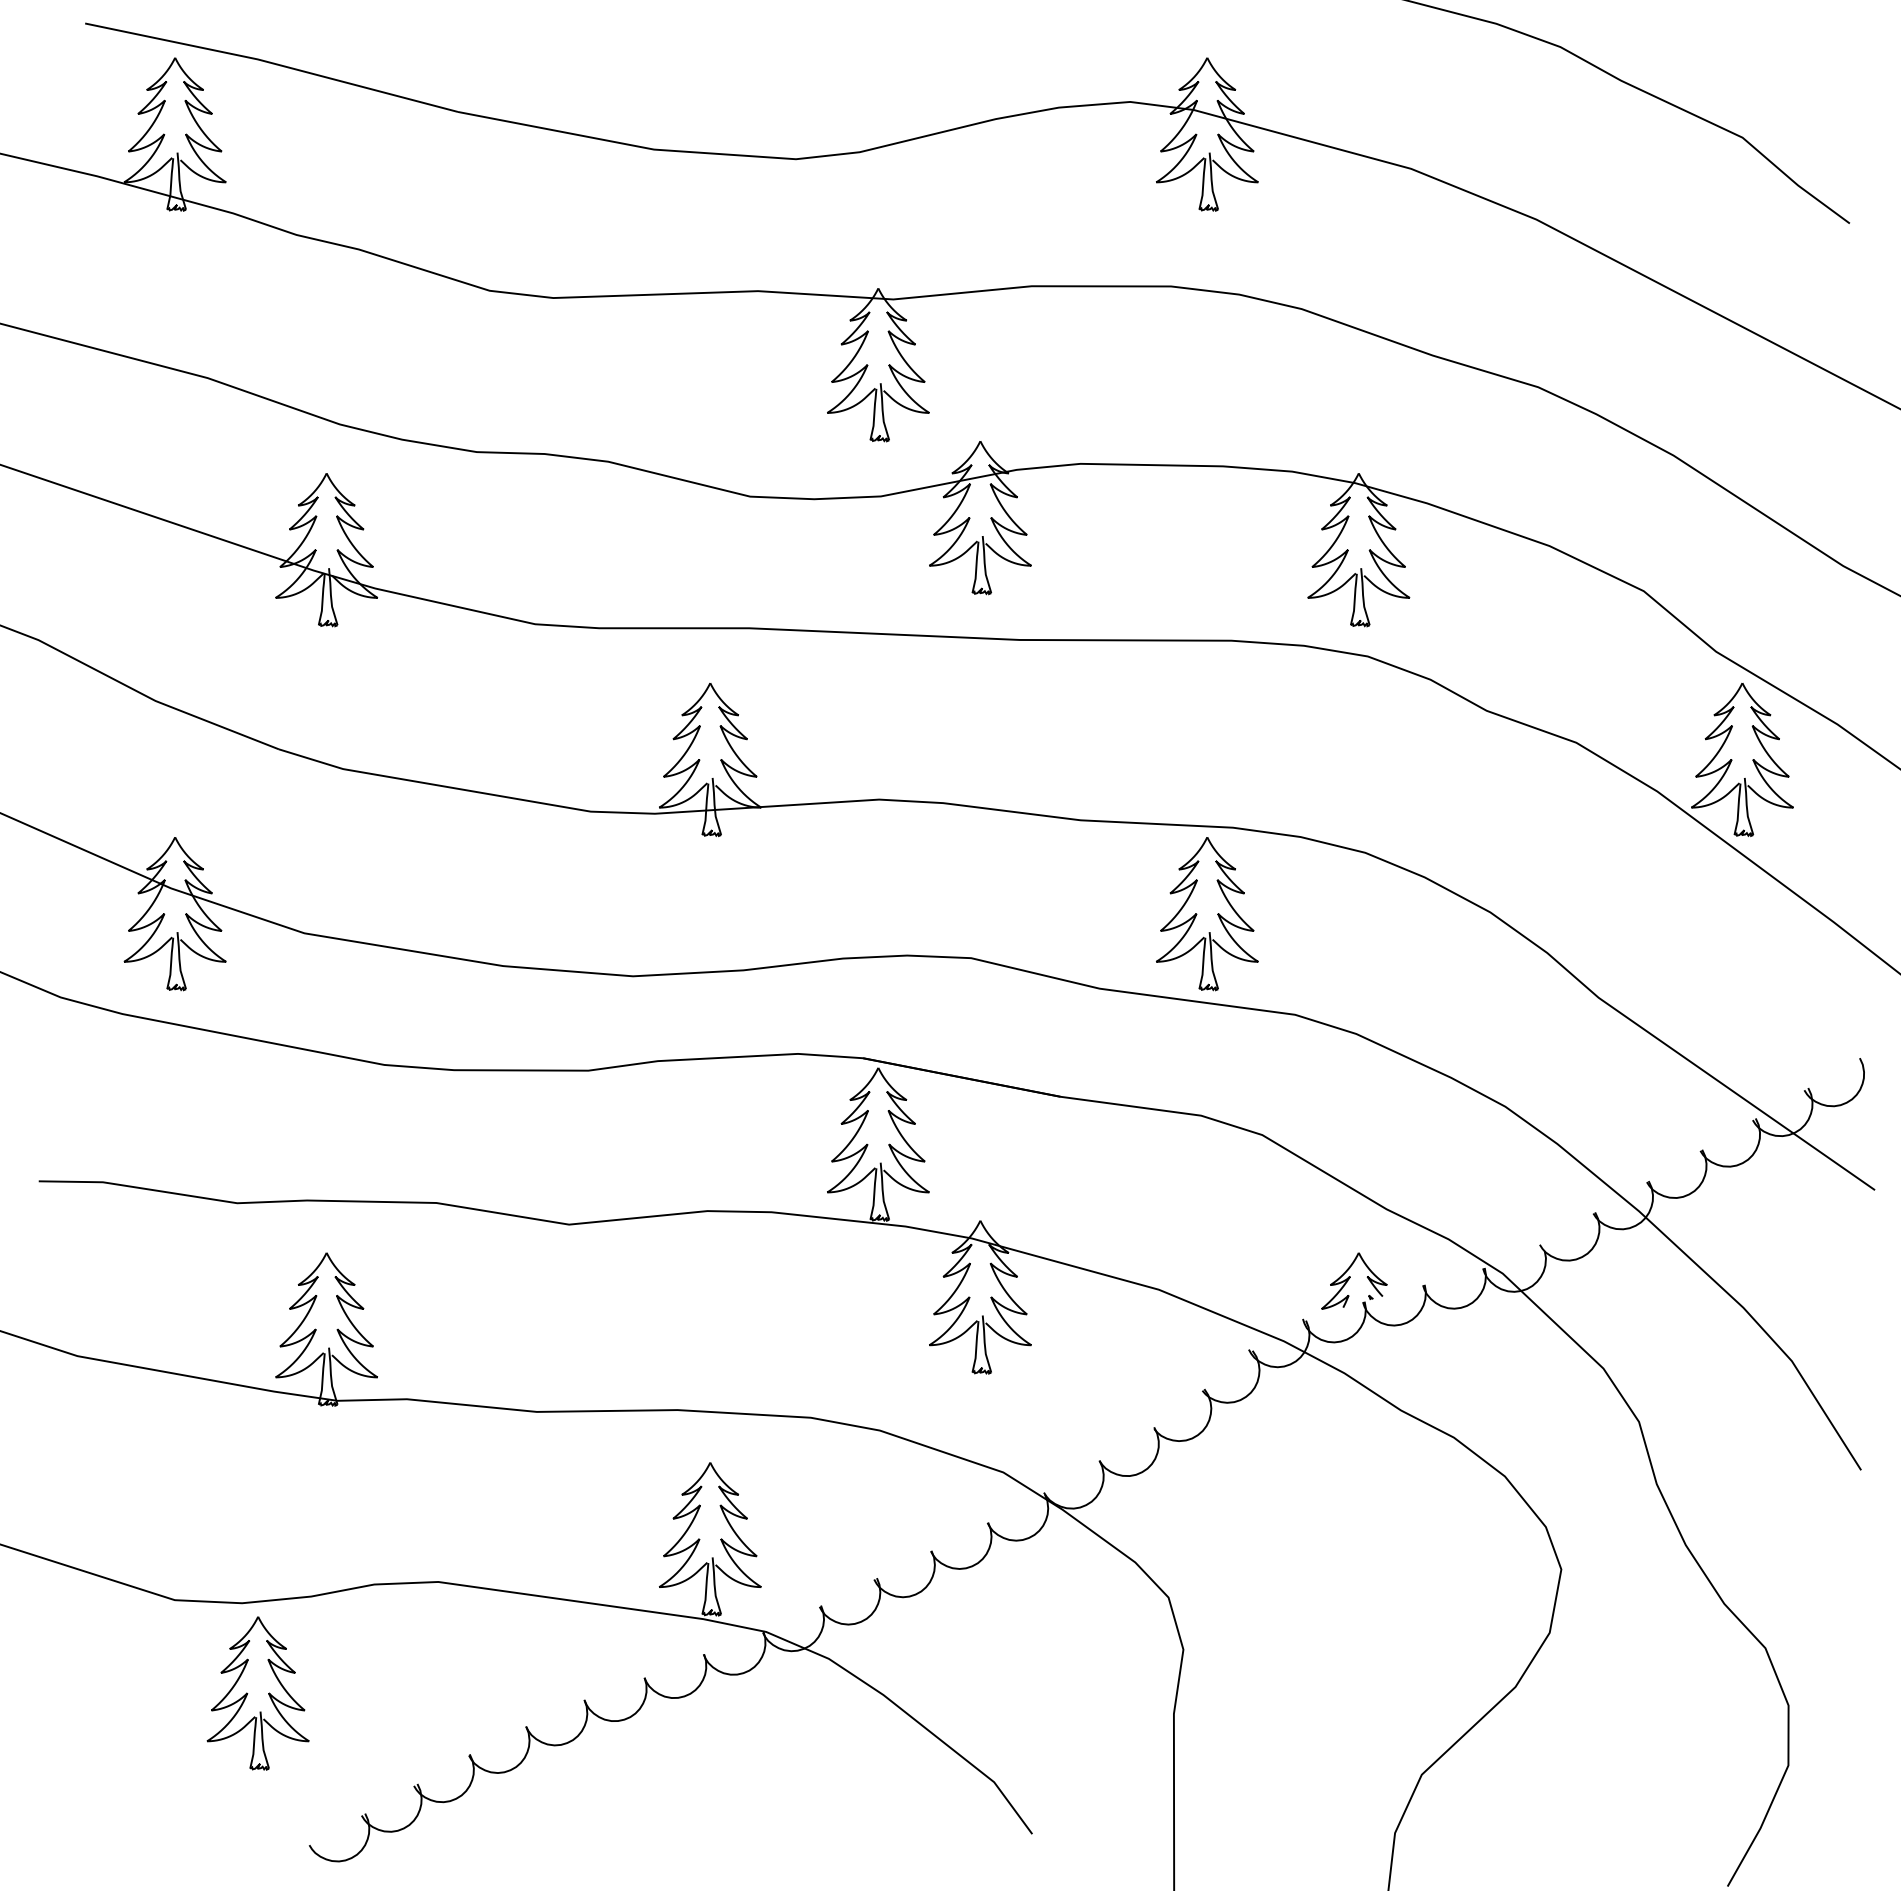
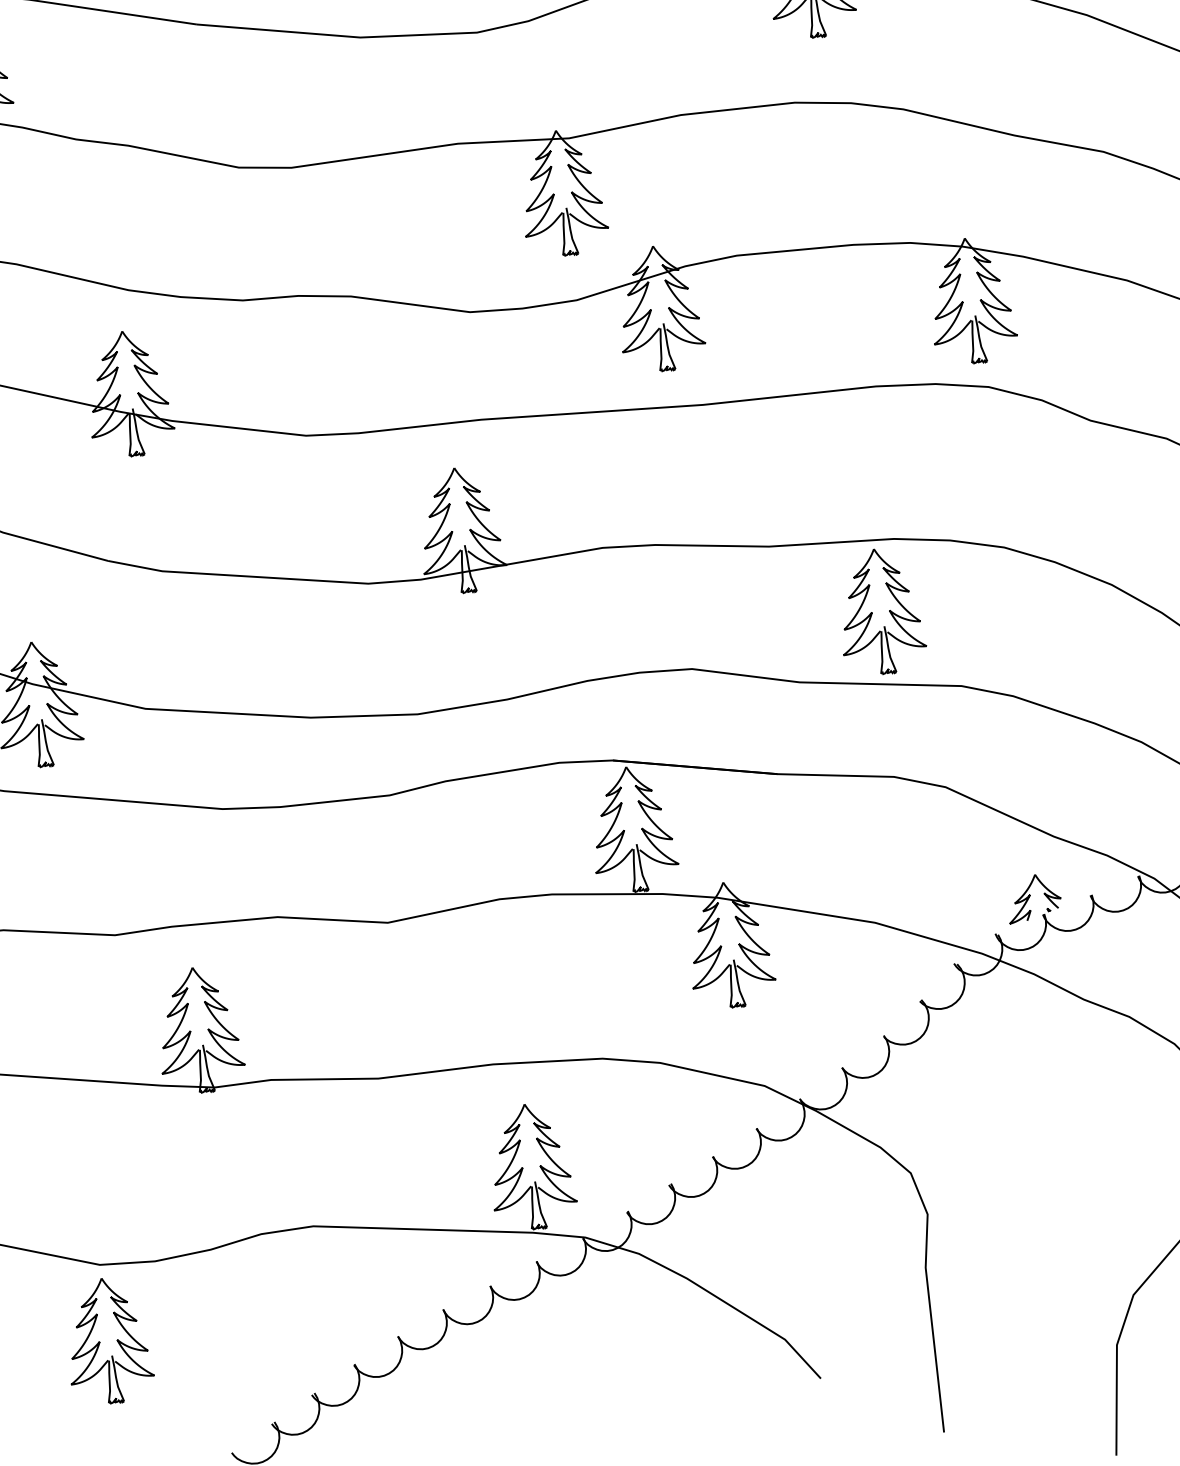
part: (257, 1693) -> (107, 1341), moved

